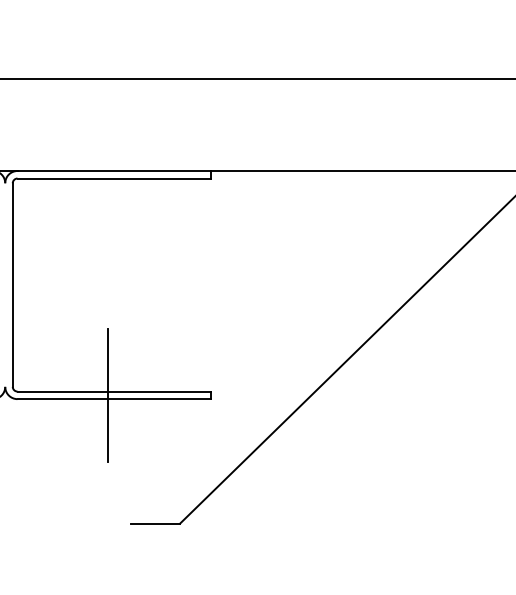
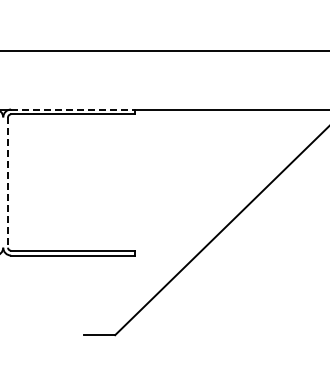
line: (115, 170) -> (73, 109), solid -> dashed
line: (13, 286) -> (8, 183), solid -> dashed
line: (108, 394) -> (69, 252), removed

